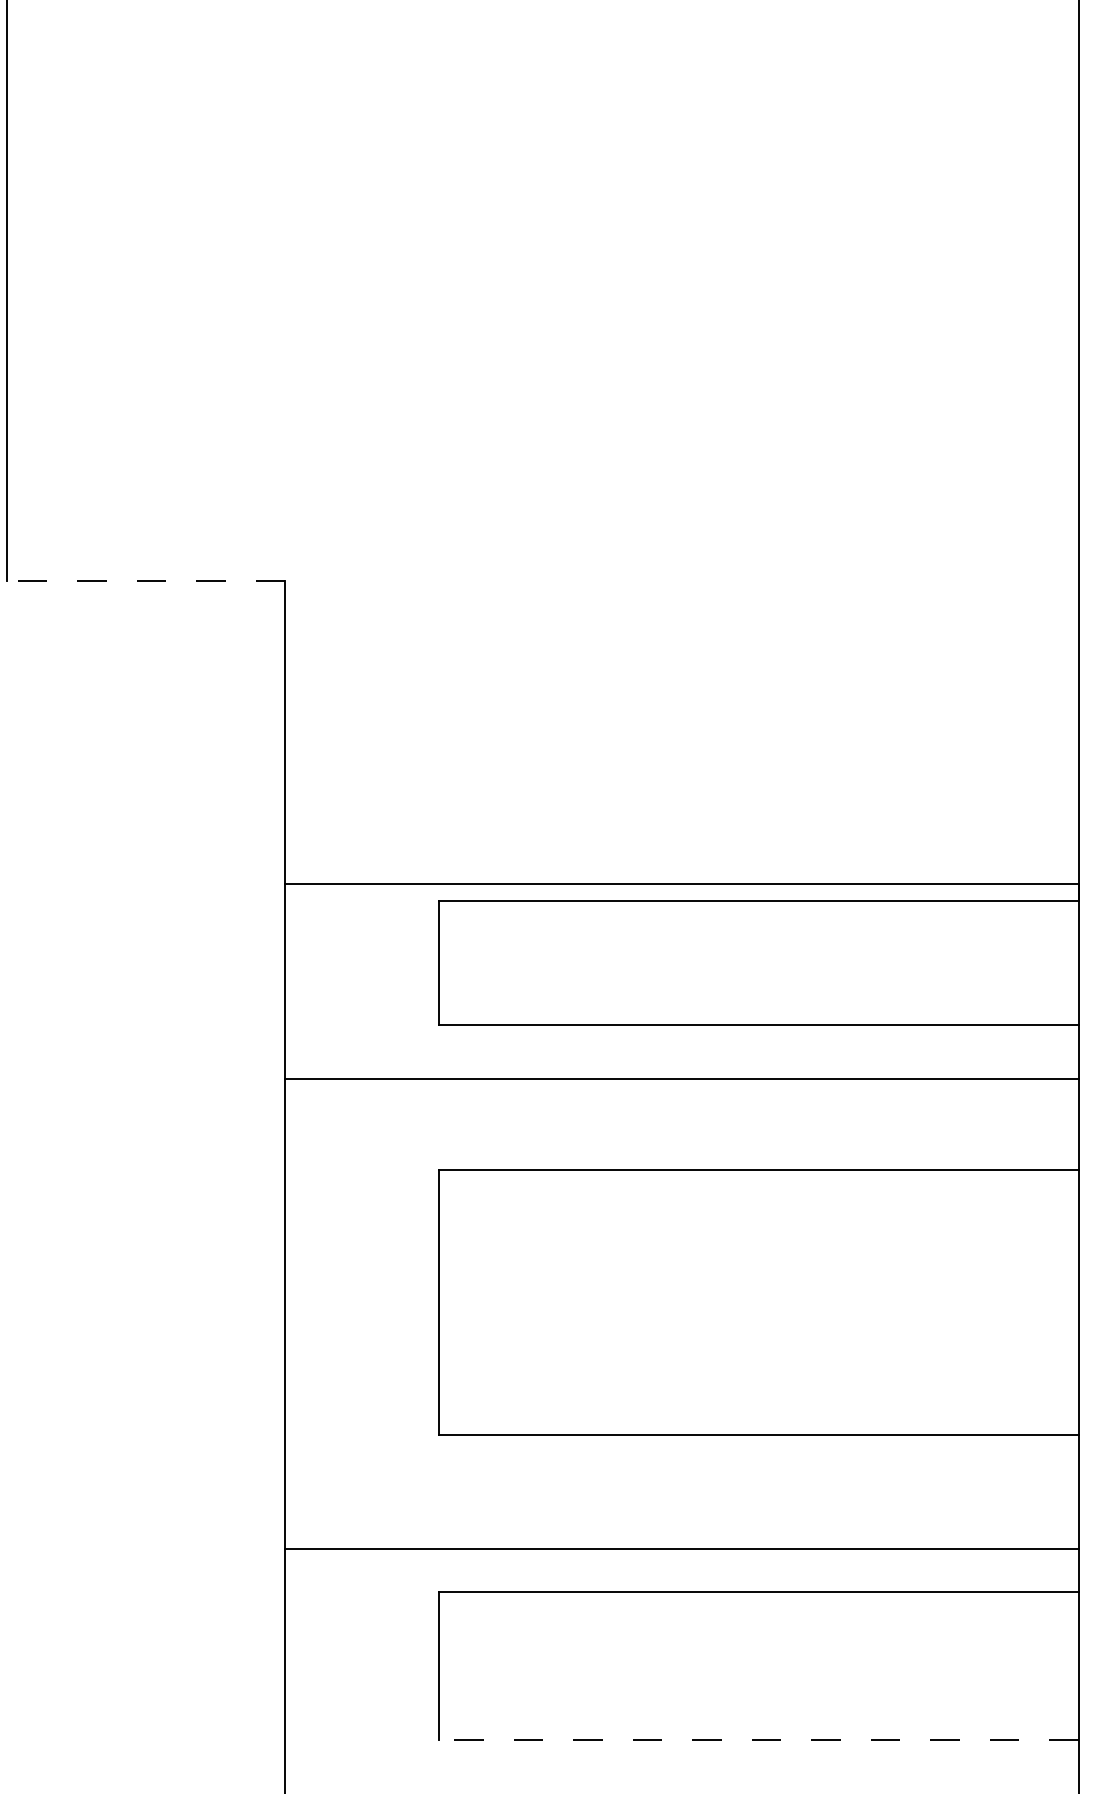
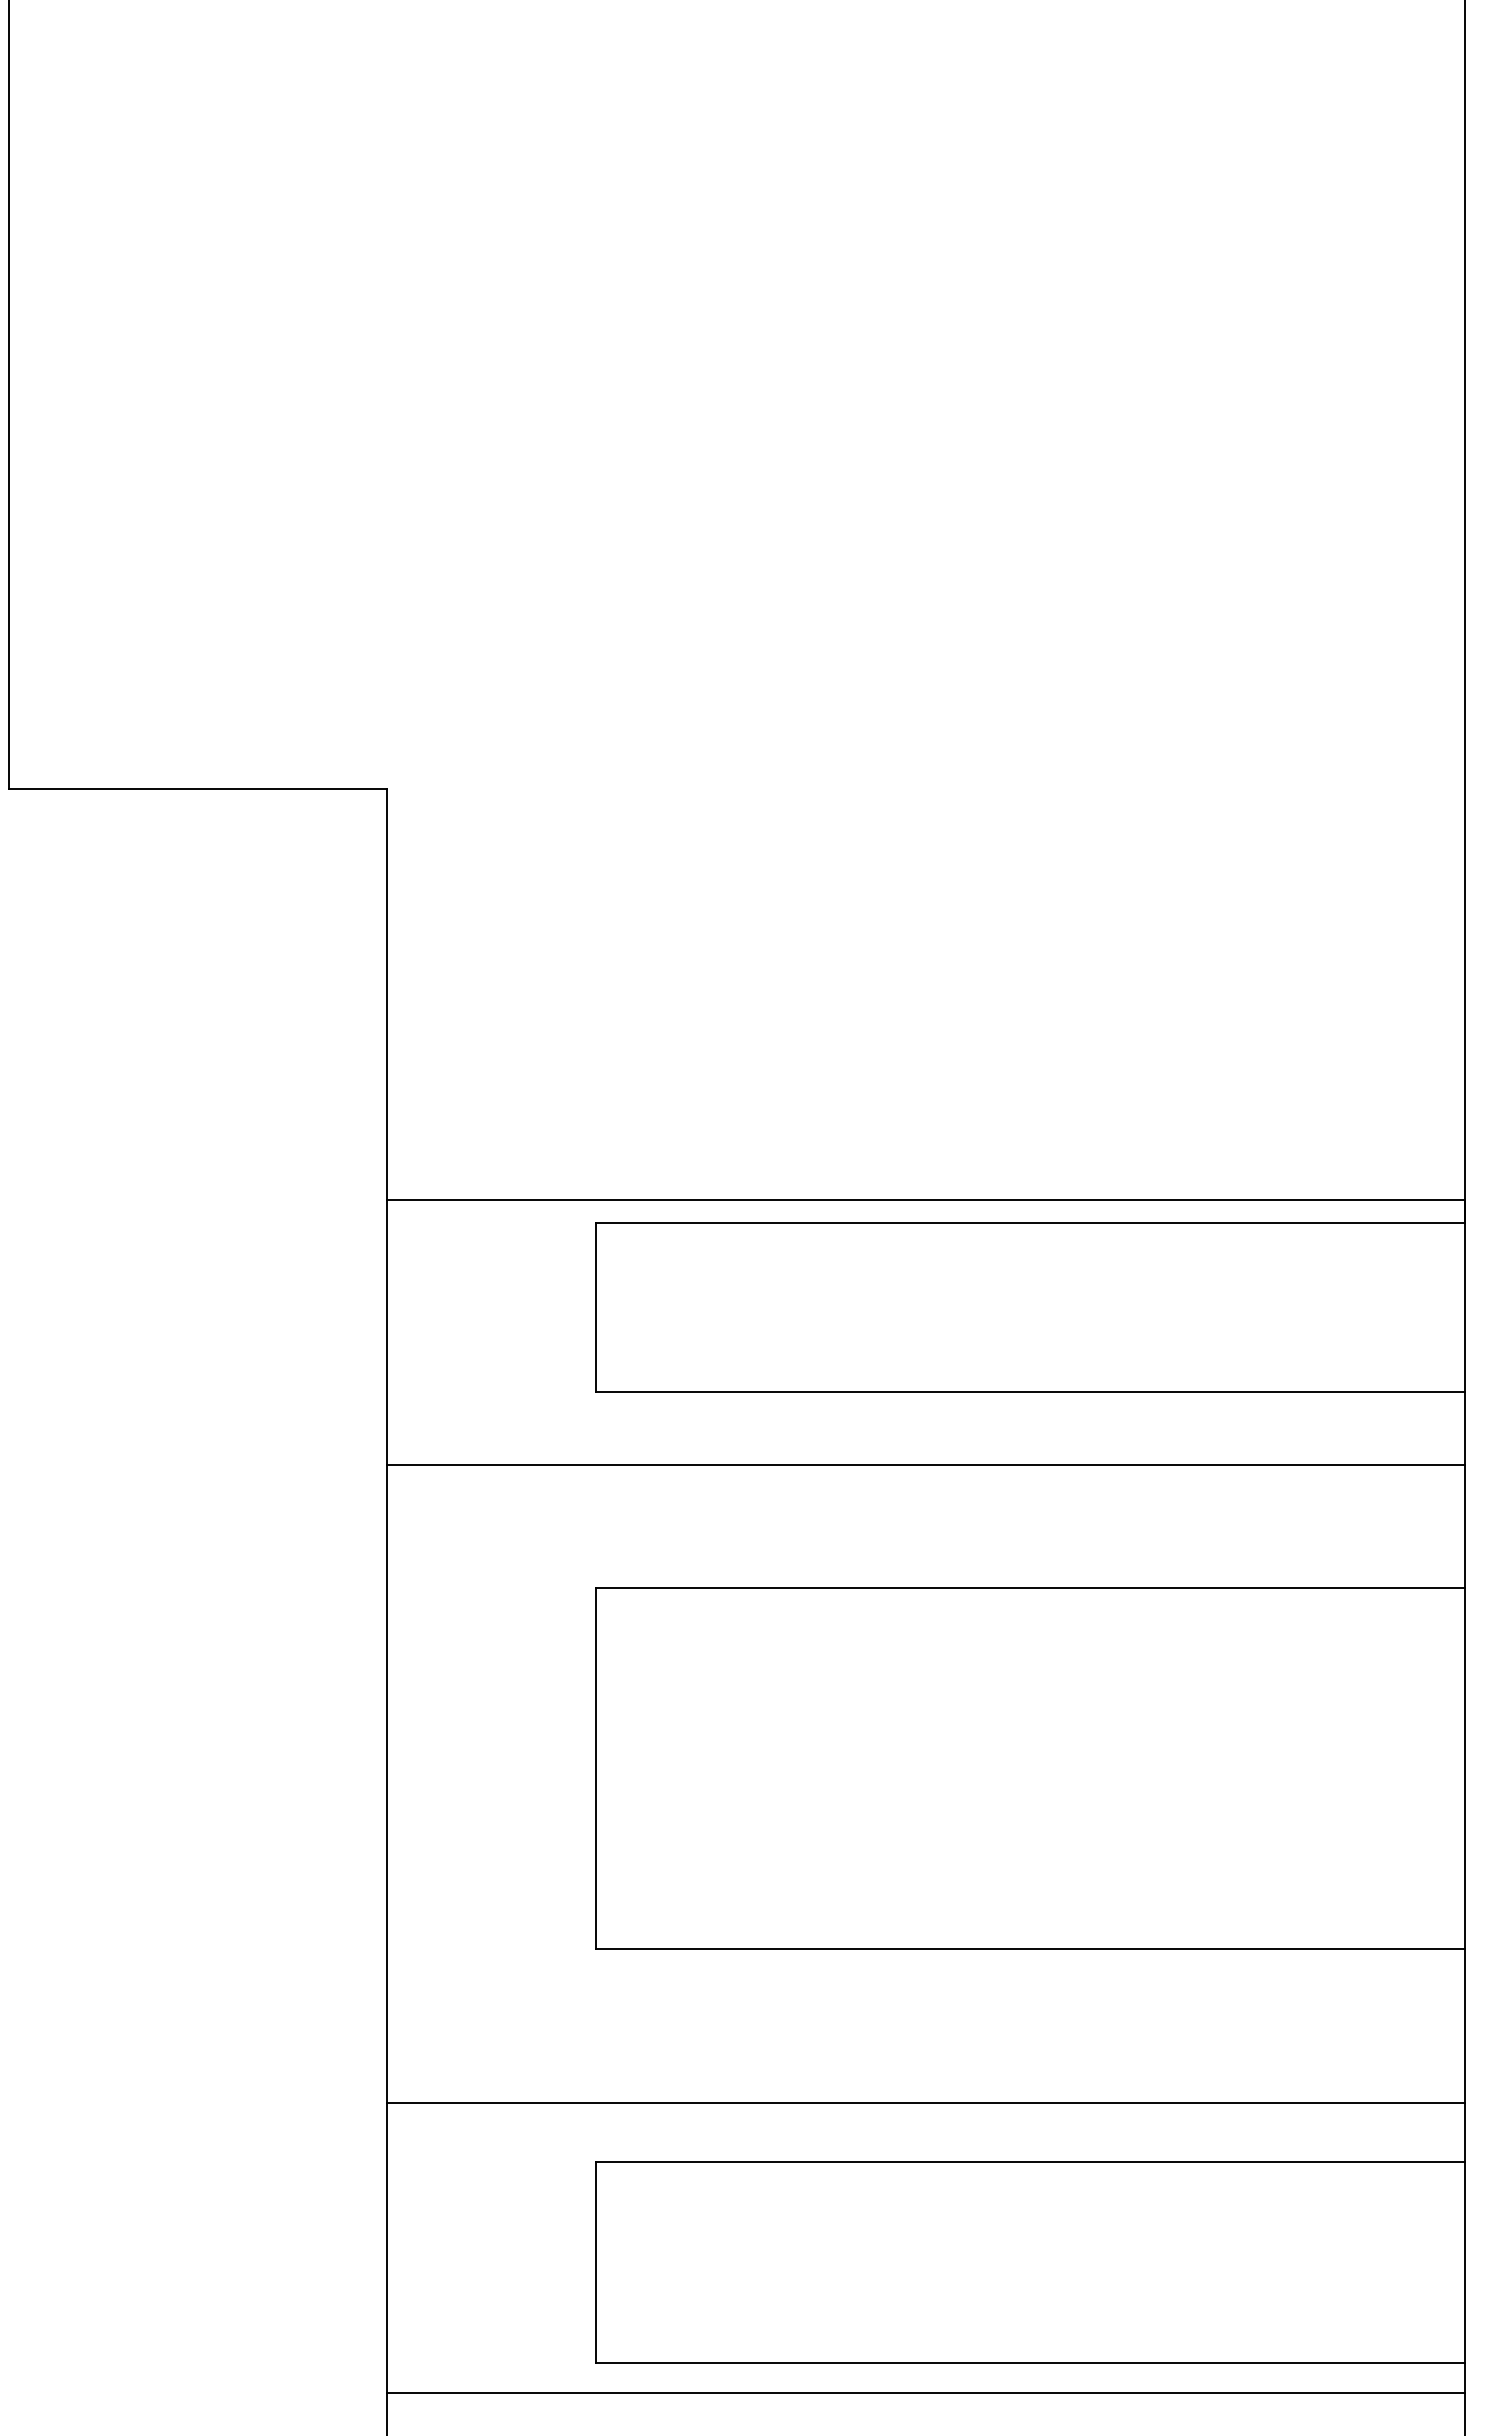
line: (145, 581) -> (197, 789), dashed -> solid
line: (758, 1740) -> (1030, 2363), dashed -> solid
line: (682, 1761) -> (926, 2392), added

